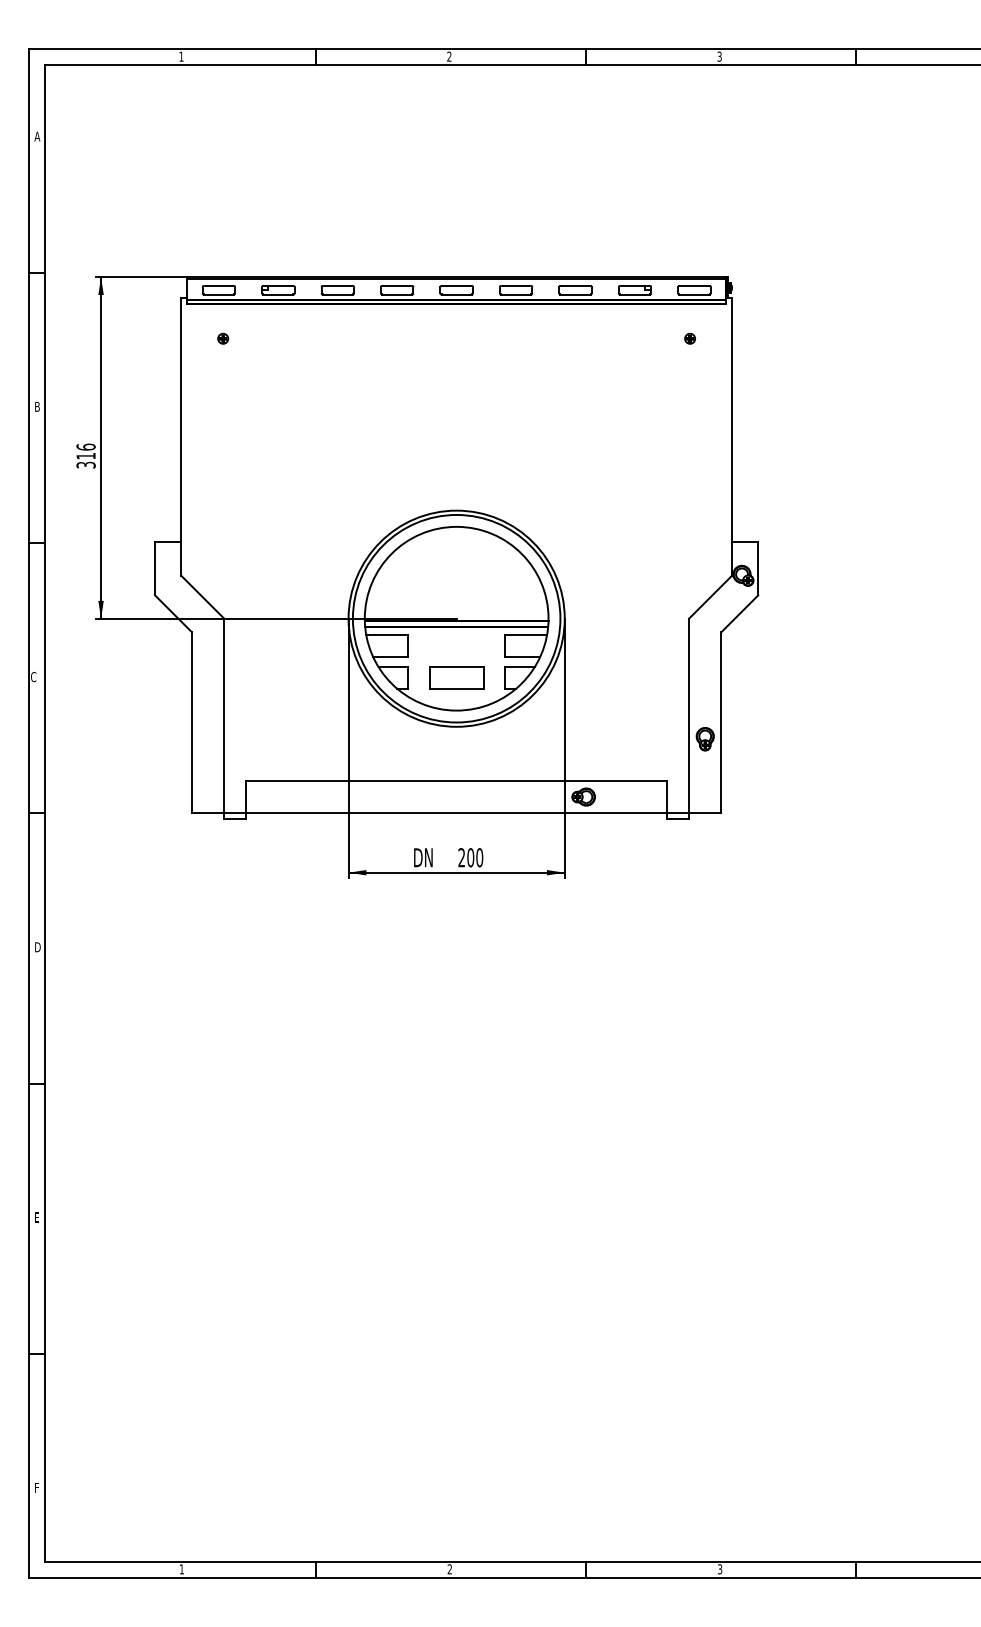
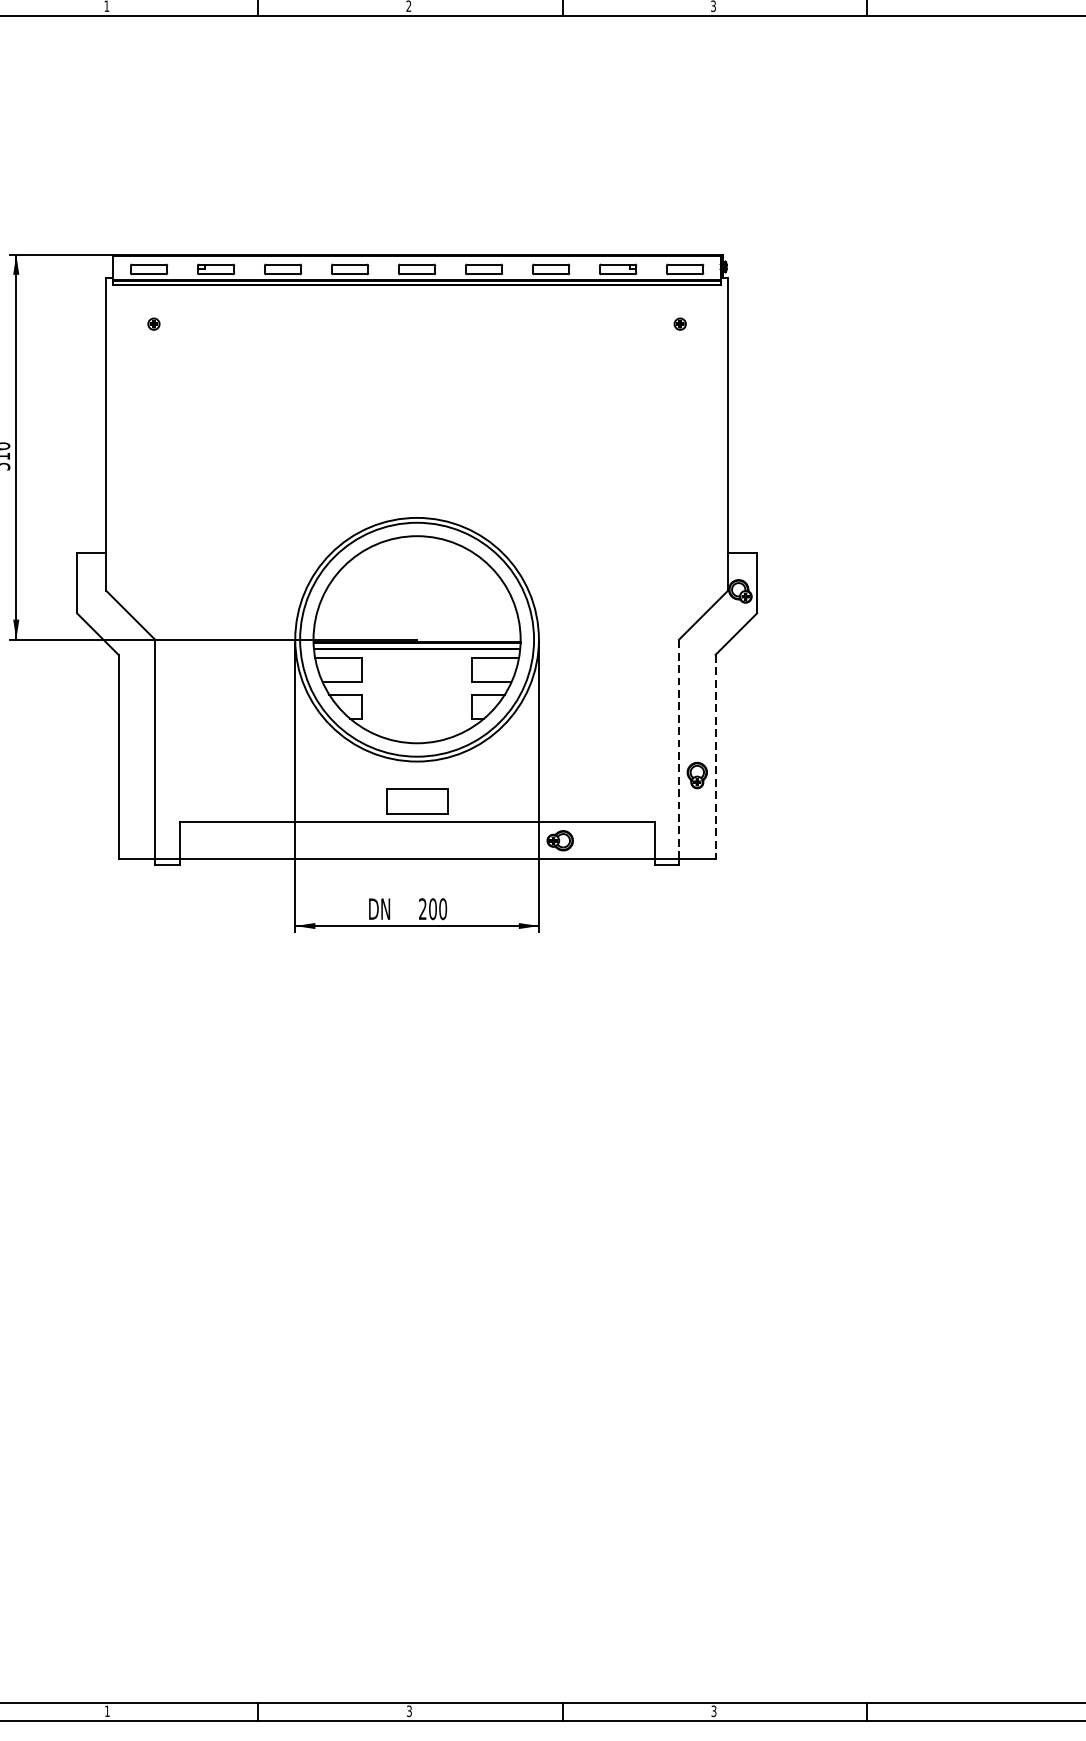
part: (456, 677) -> (416, 800), moved
line: (689, 715) -> (679, 748), solid -> dashed
line: (721, 722) -> (715, 756), solid -> dashed
text: (449, 1569) -> (409, 1711), 2 -> 3

